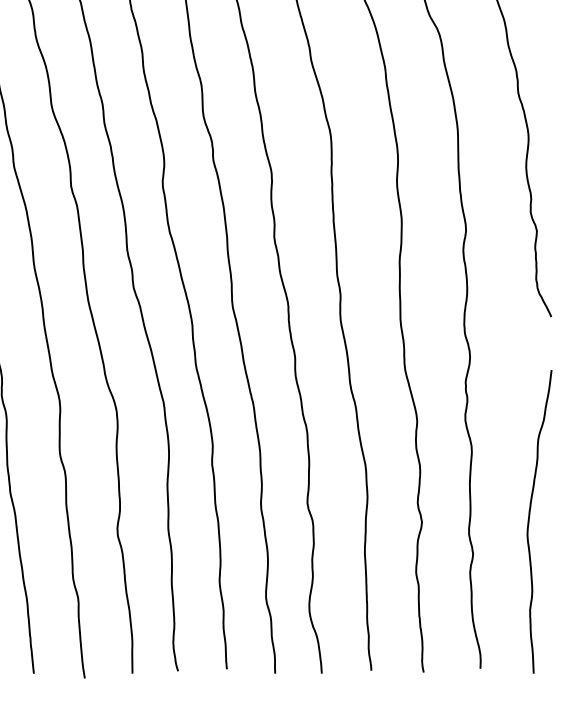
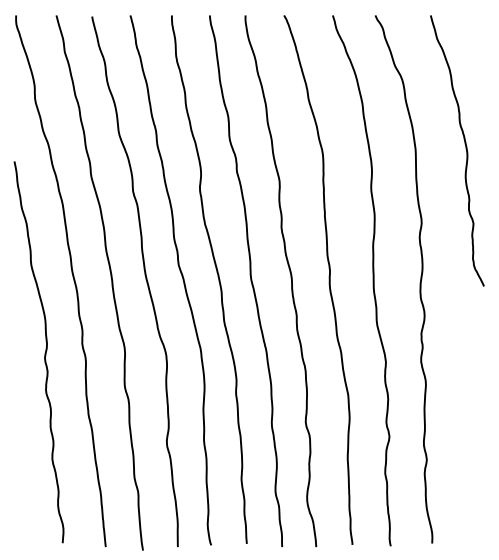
curve: (530, 522) -> (468, 436), removed

